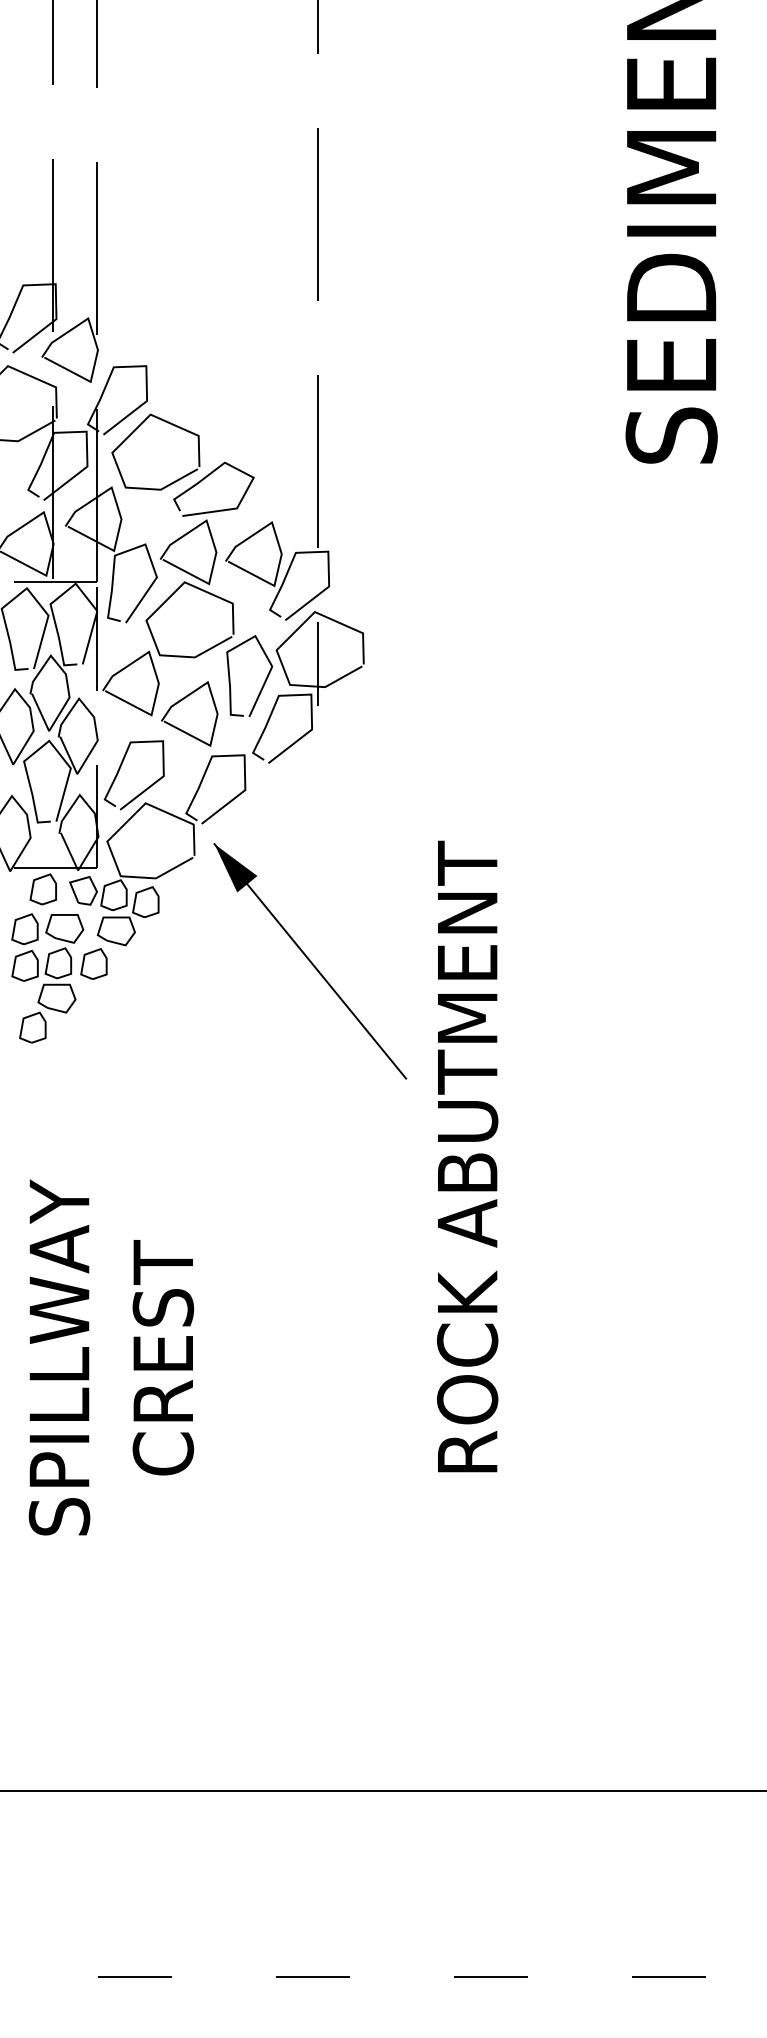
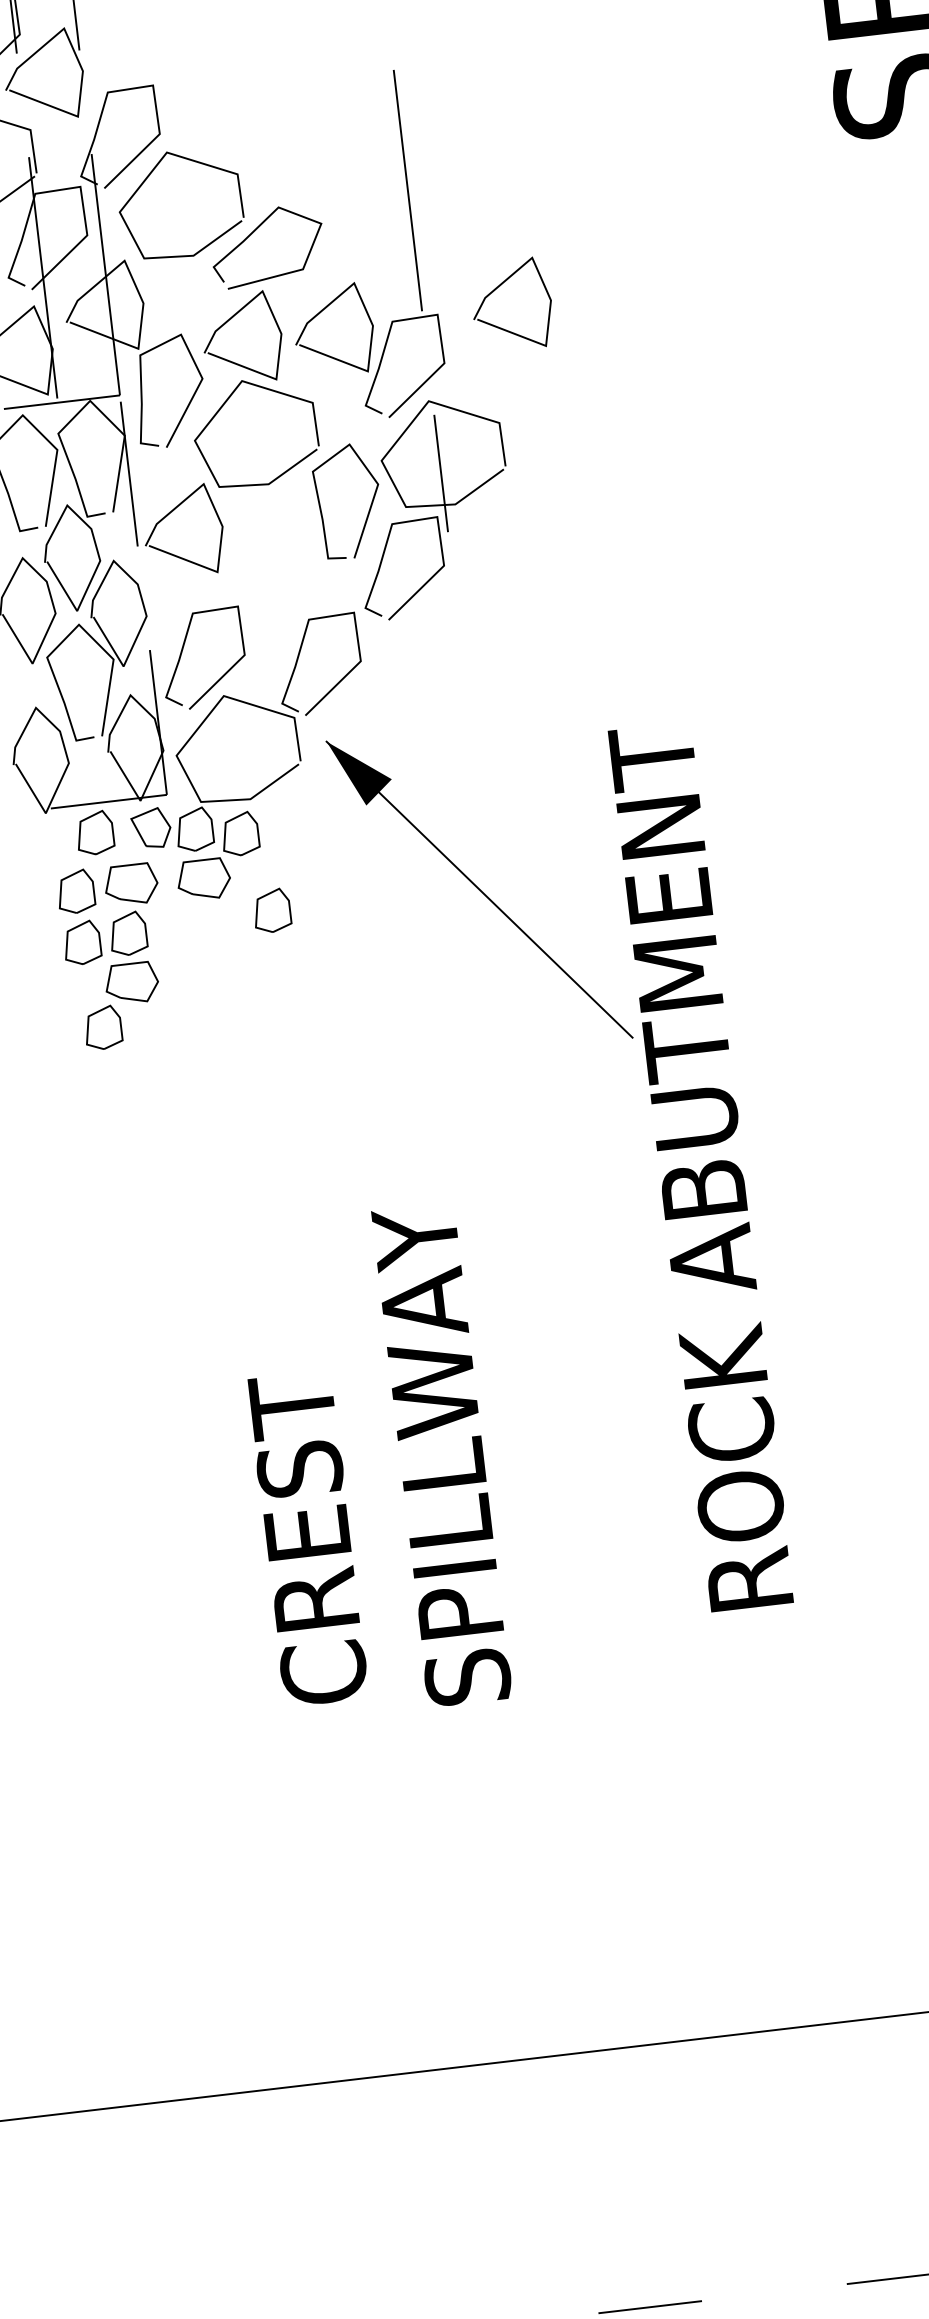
curve: (181, 701) -> (498, 288), moved
part: (93, 963) -> (271, 910), moved
text: (467, 1156) -> (700, 1166), moved
text: (59, 1357) -> (441, 1454), moved
text: (163, 1357) -> (308, 1538), moved

